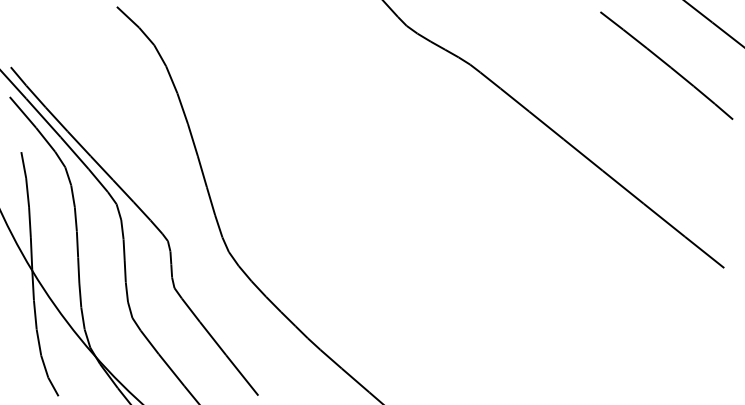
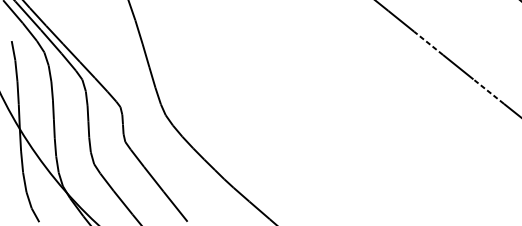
line: (583, 155) -> (428, 43), solid -> dashed
line: (663, 219) -> (488, 91), solid -> dashed

